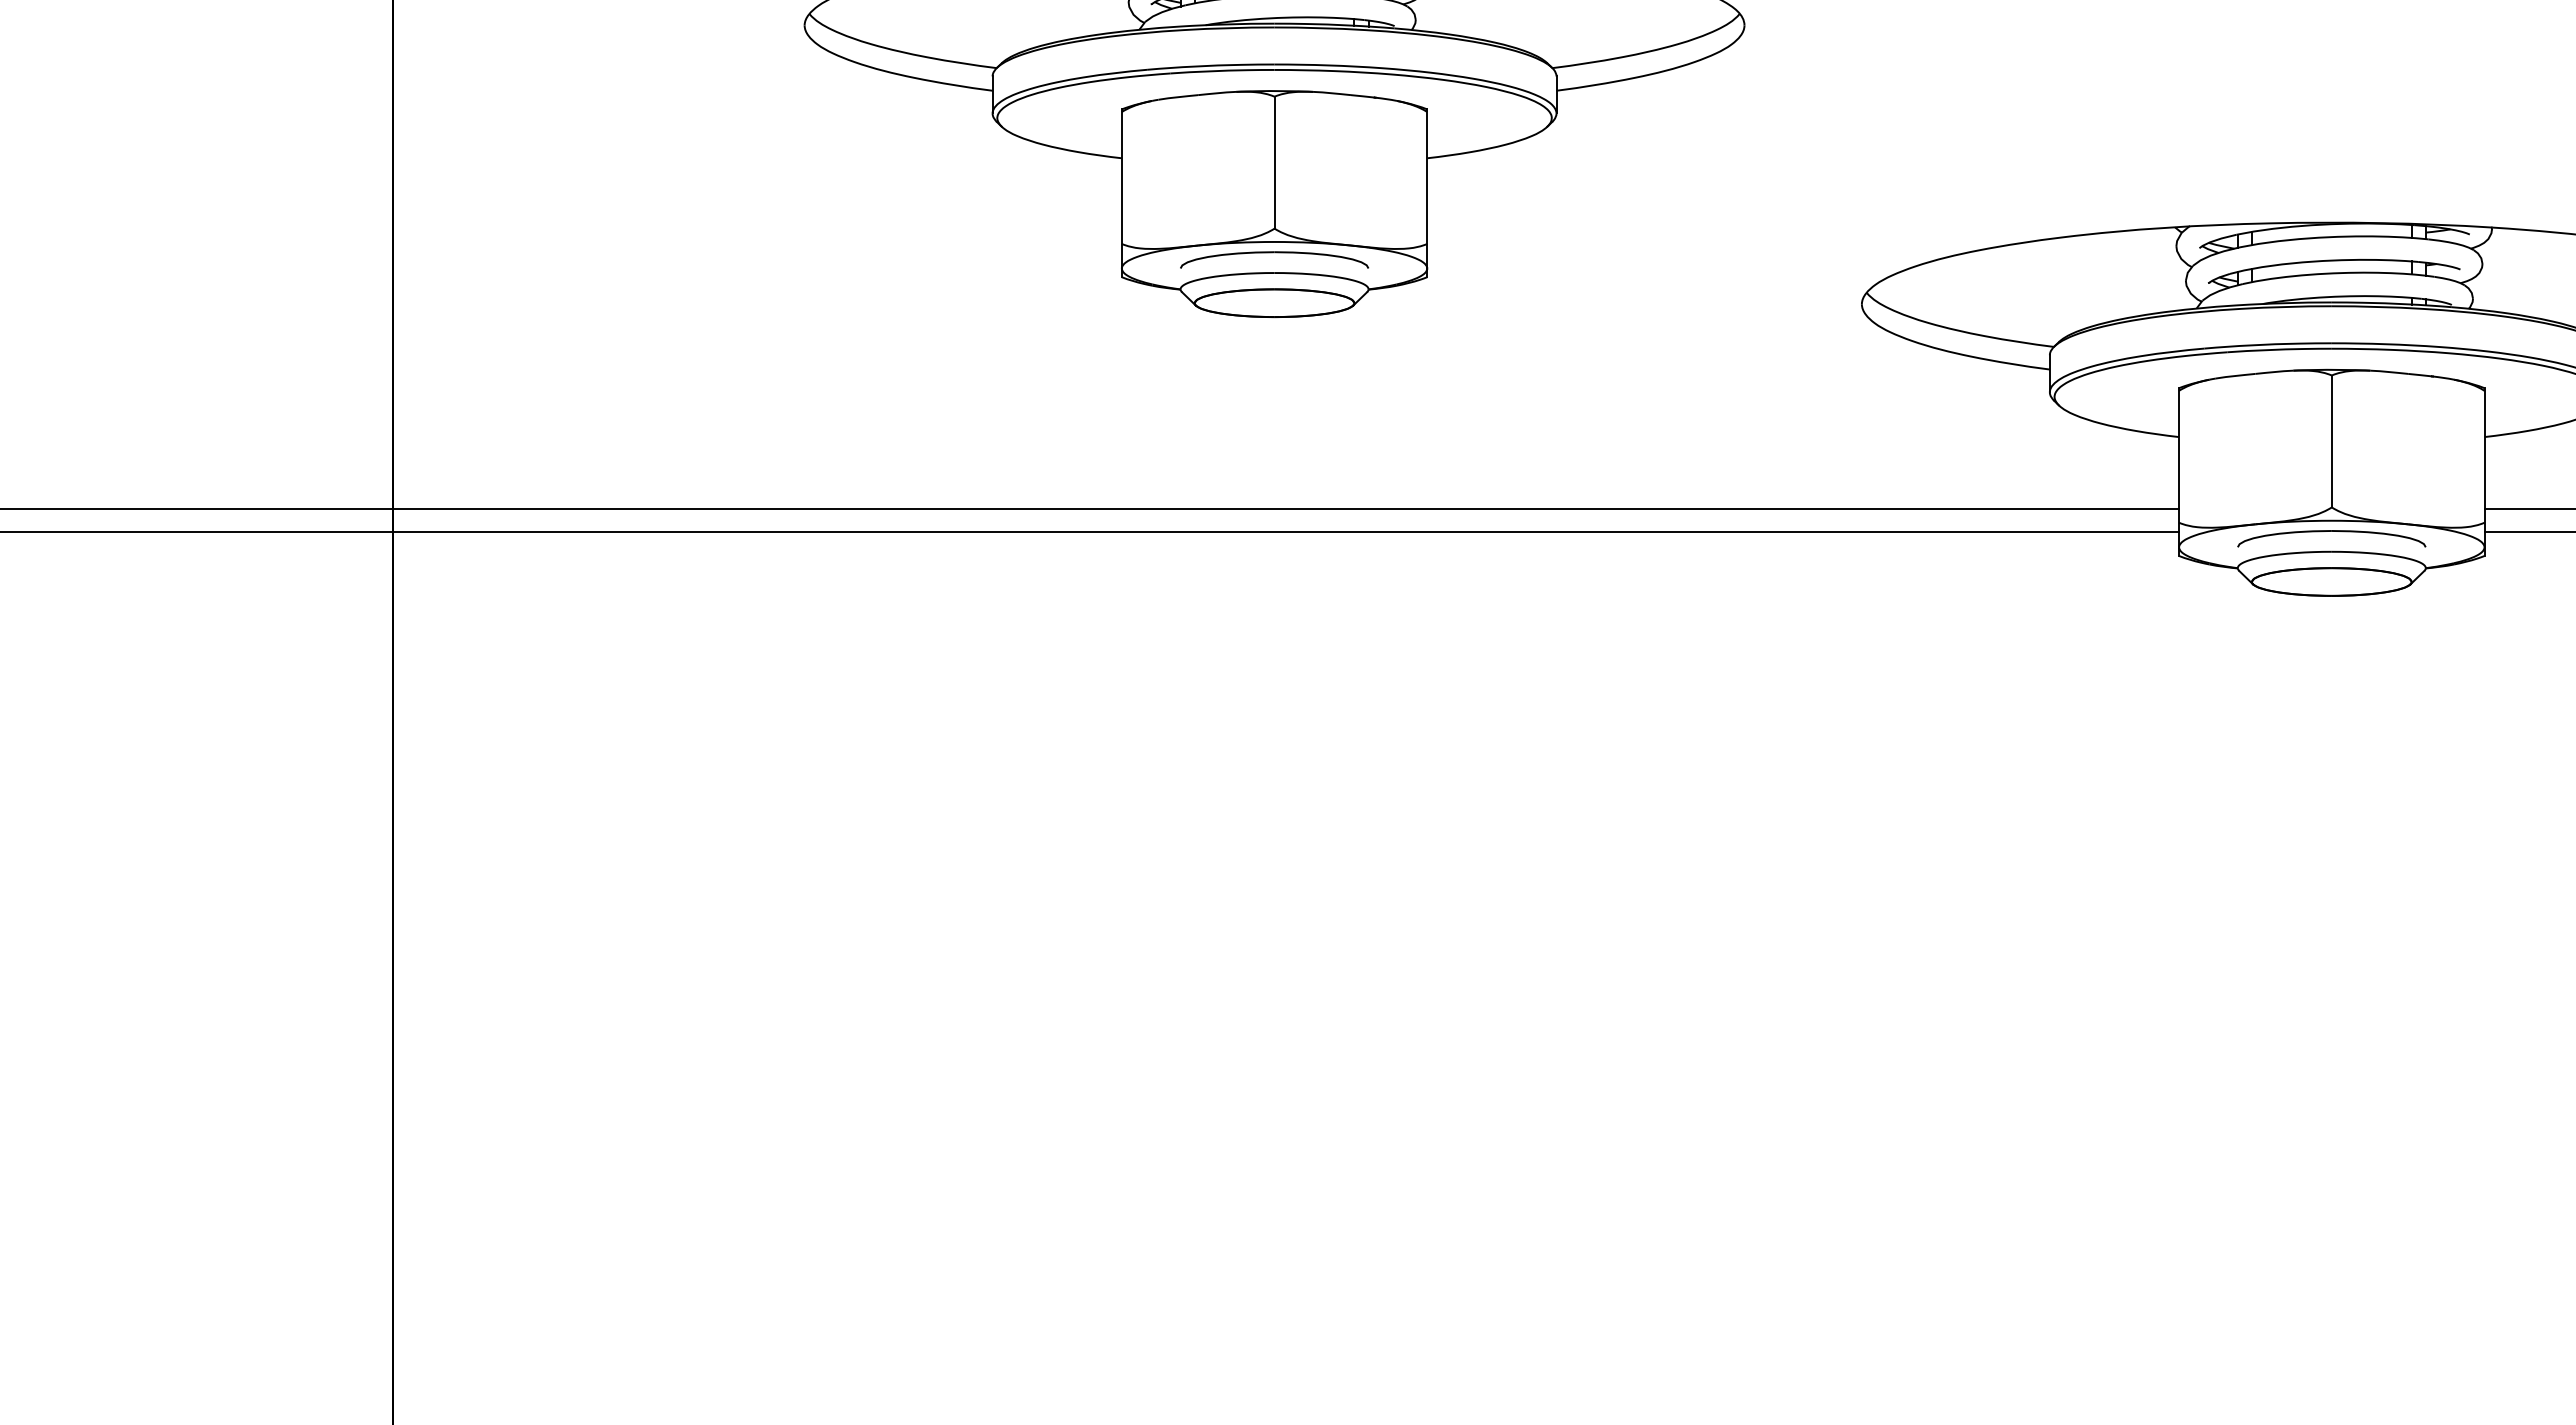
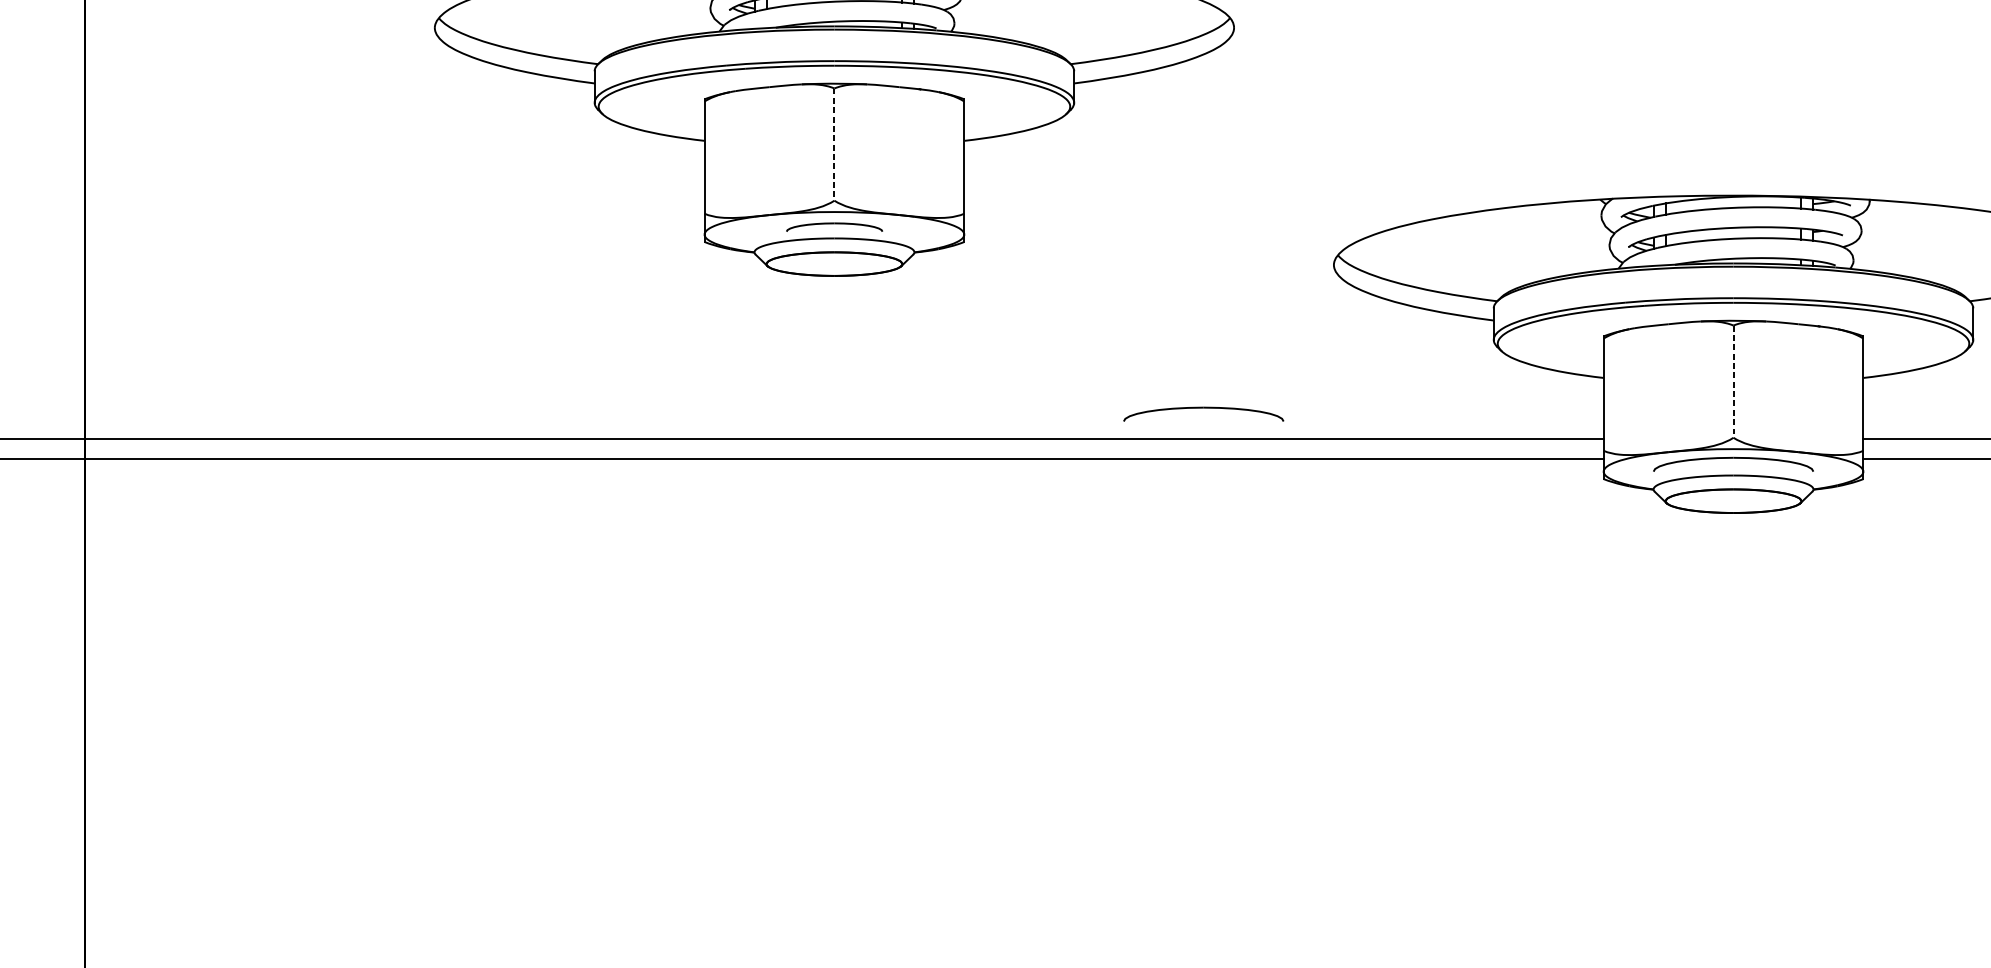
line: (1274, 162) -> (834, 144), solid -> dashed
part: (1274, 259) -> (834, 226), size x0.6
line: (2331, 441) -> (1733, 381), solid -> dashed
part: (1708, 472) -> (1203, 408), added

